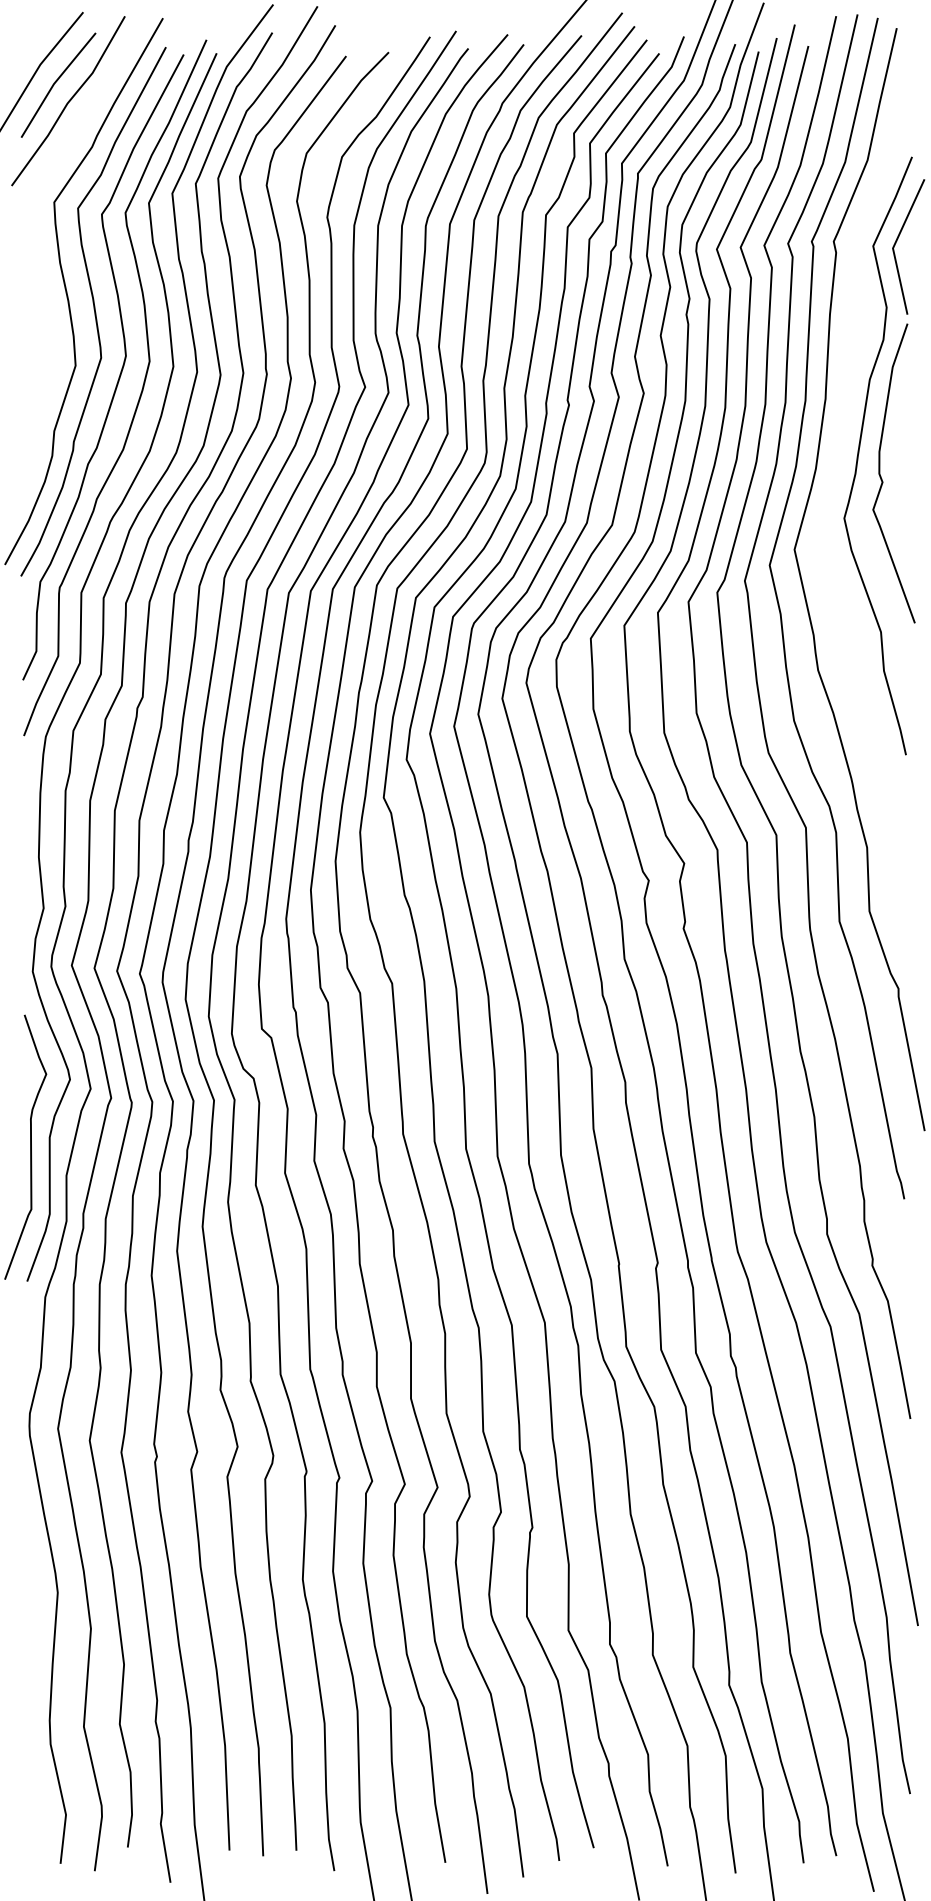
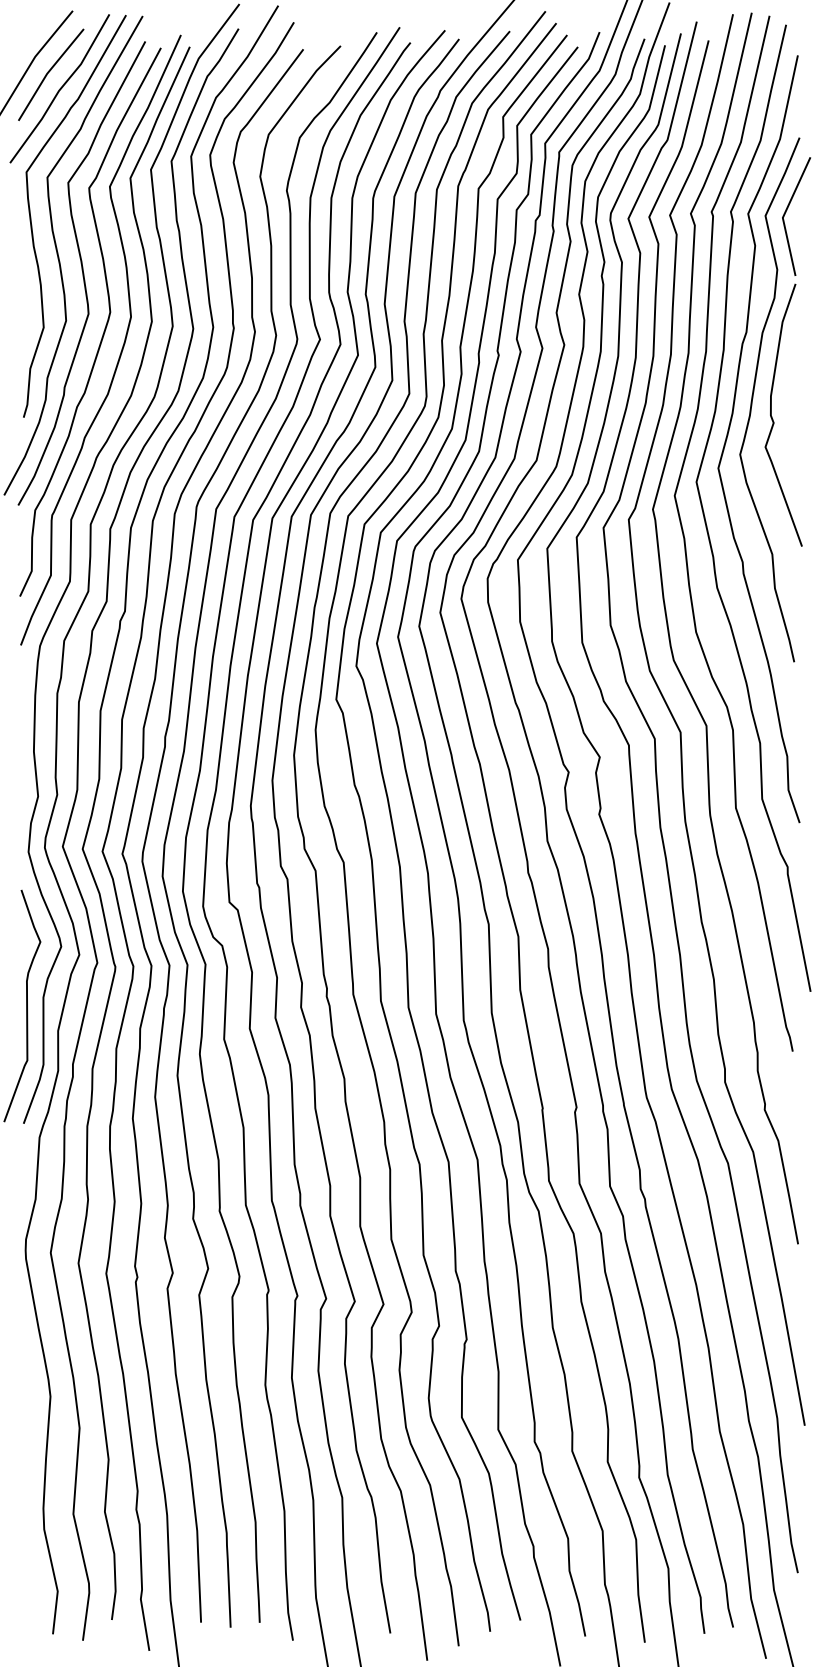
curve: (37, 257) -> (32, 225), added
curve: (832, 492) -> (729, 431), added

